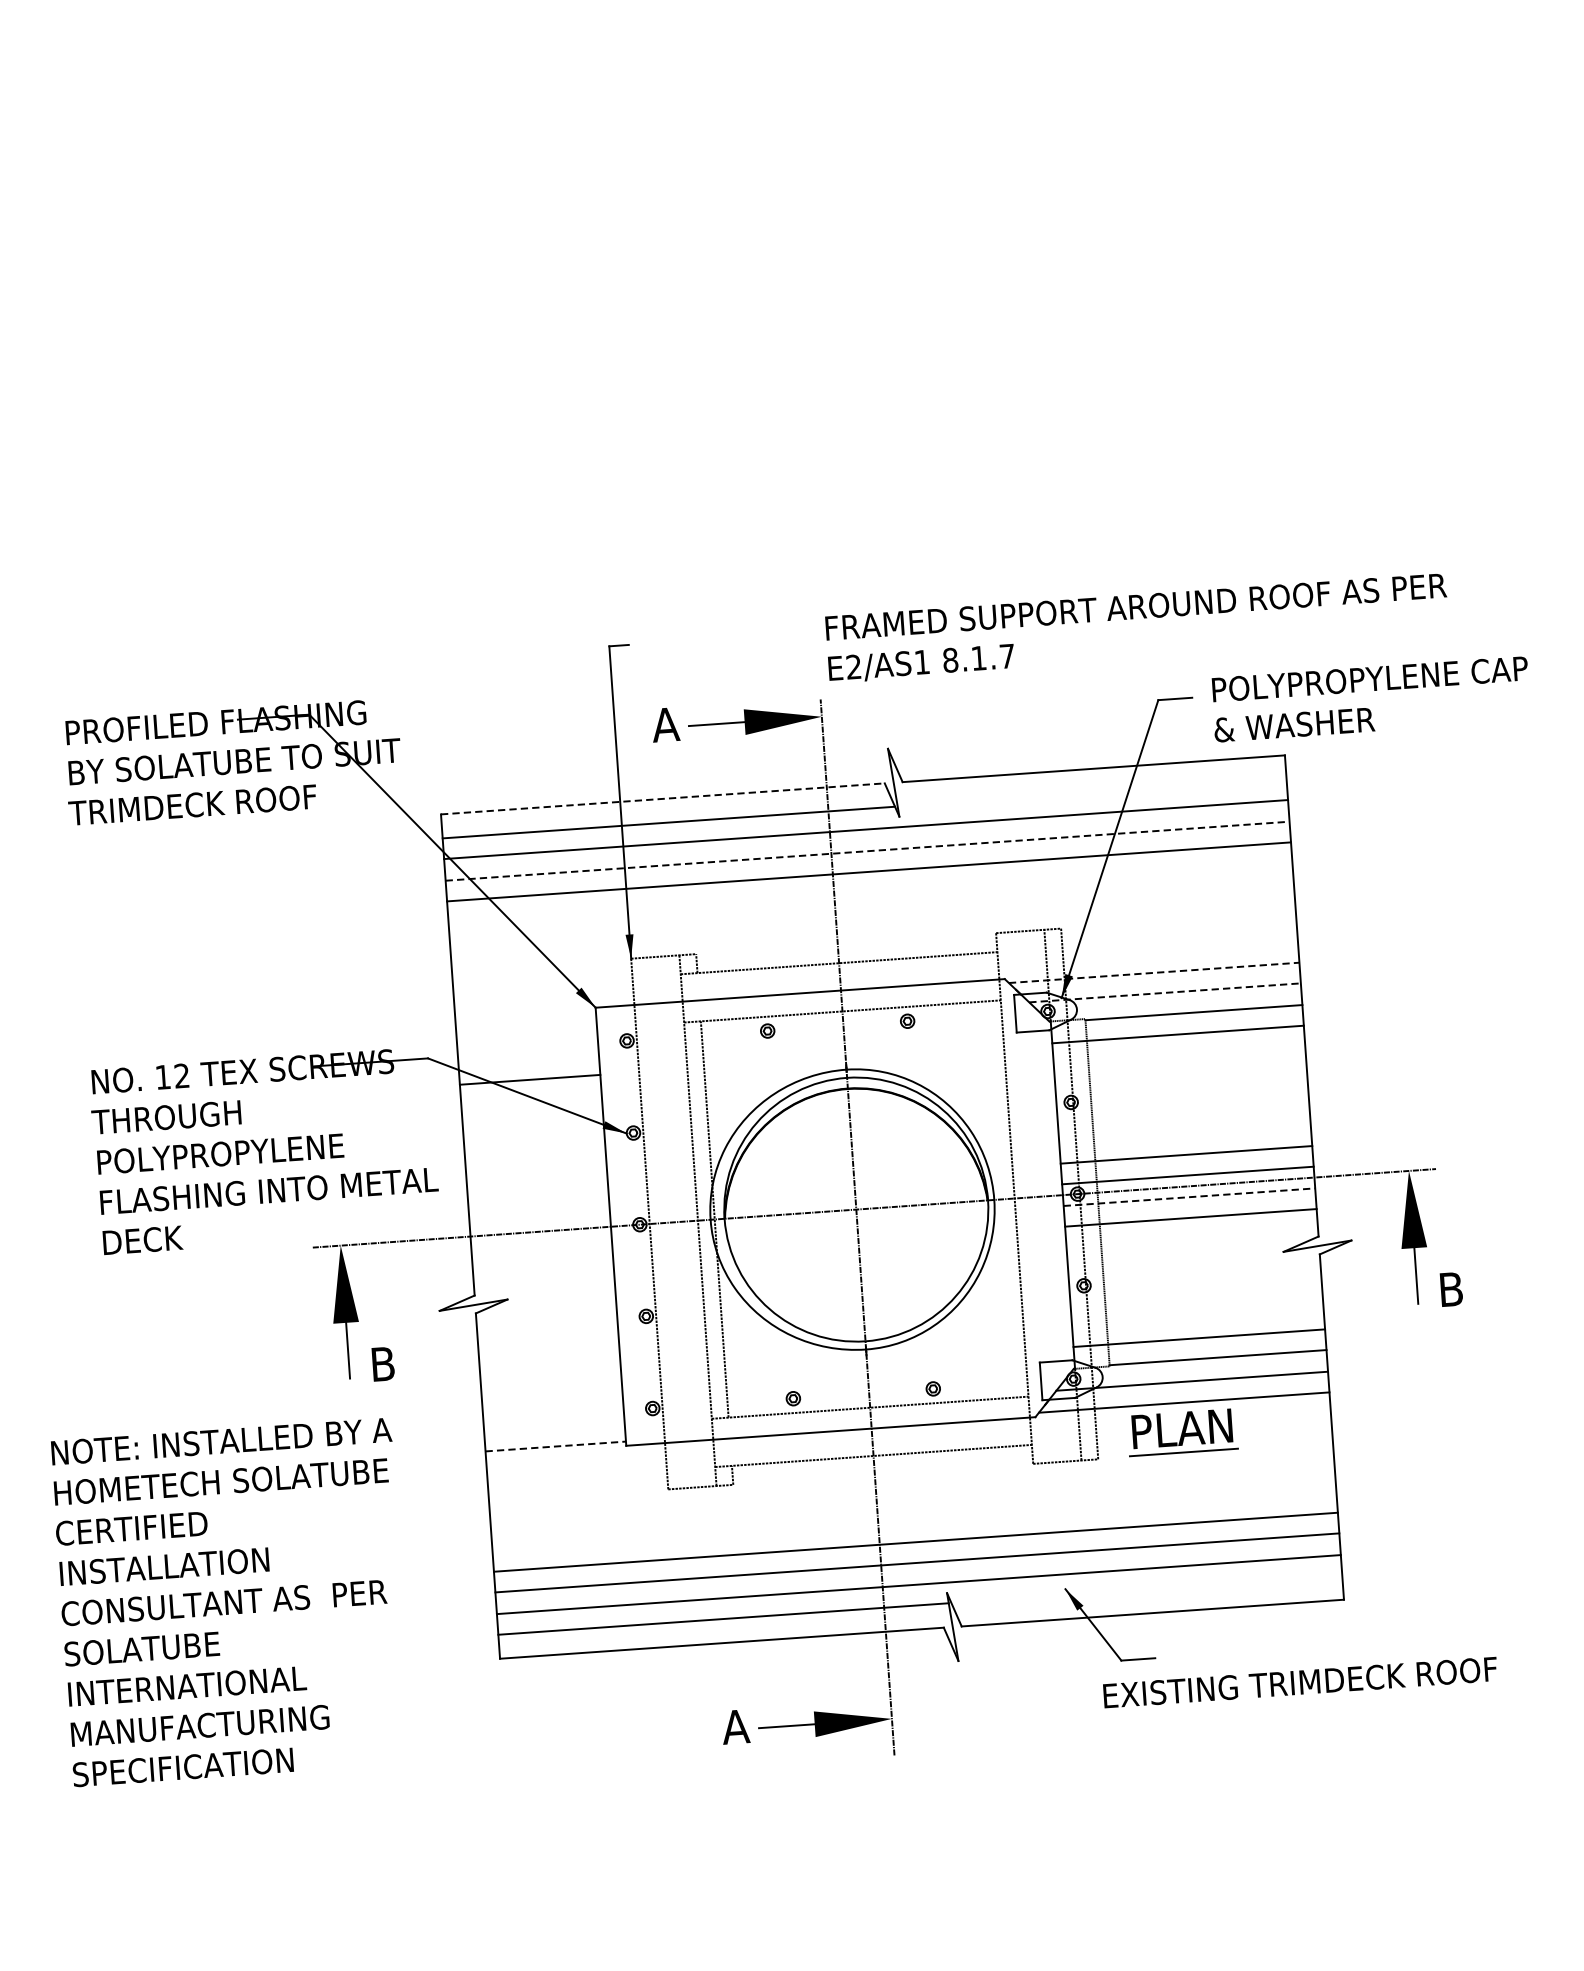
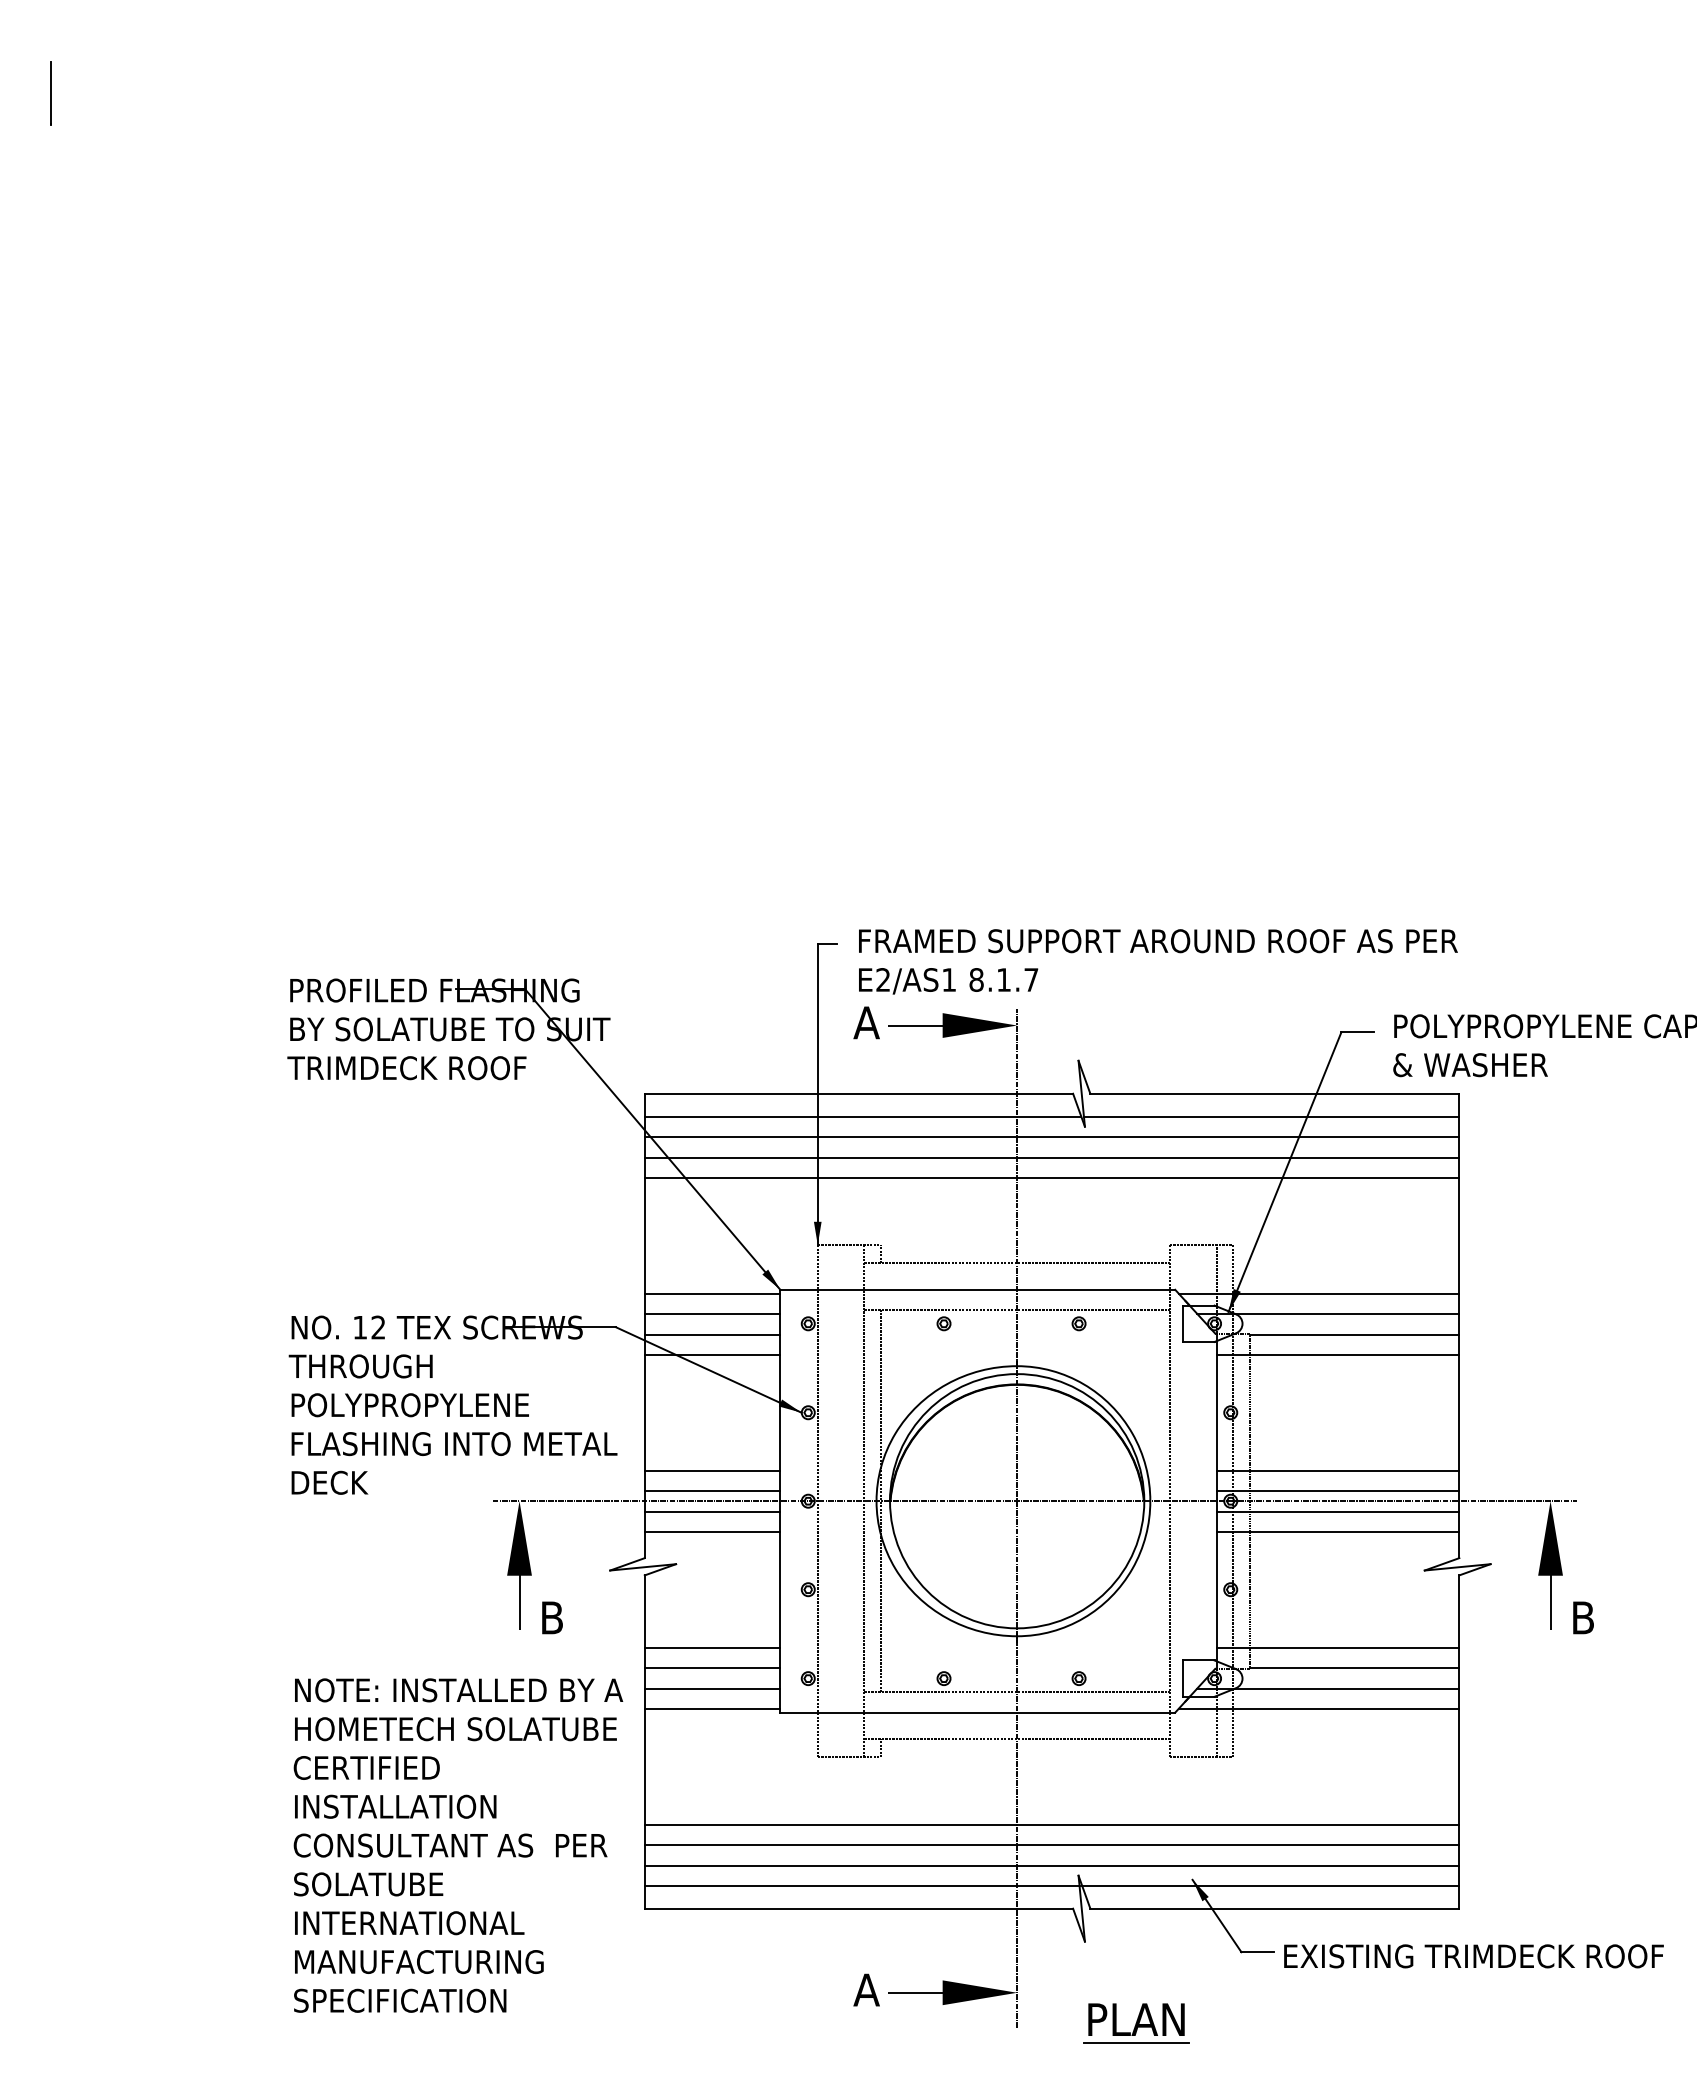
text: (1137, 627) -> (1158, 961), moved
line: (1091, 792) -> (1271, 1116), added
line: (663, 798) -> (859, 1093), dashed -> solid
line: (868, 850) -> (1052, 1157), dashed -> solid
line: (1154, 972) -> (1319, 1293), dashed -> solid
line: (1165, 992) -> (1328, 1313), dashed -> solid
line: (525, 1016) -> (712, 1293), added
line: (527, 1037) -> (712, 1313), added
line: (528, 1058) -> (712, 1334), added
line: (1189, 1196) -> (1338, 1511), dashed -> solid
line: (538, 1199) -> (712, 1470), added
line: (539, 1220) -> (712, 1490), added
line: (541, 1242) -> (712, 1511), added
line: (542, 1263) -> (712, 1531), added
line: (551, 1383) -> (712, 1647), added
line: (552, 1403) -> (712, 1667), added
line: (554, 1425) -> (712, 1688), added
part: (1182, 1432) -> (1136, 2023), moved
line: (555, 1446) -> (712, 1708), dashed -> solid
line: (1146, 1589) -> (1270, 1885), added
text: (232, 1602) -> (458, 1845), moved
text: (1299, 1682) -> (1473, 1956), moved

